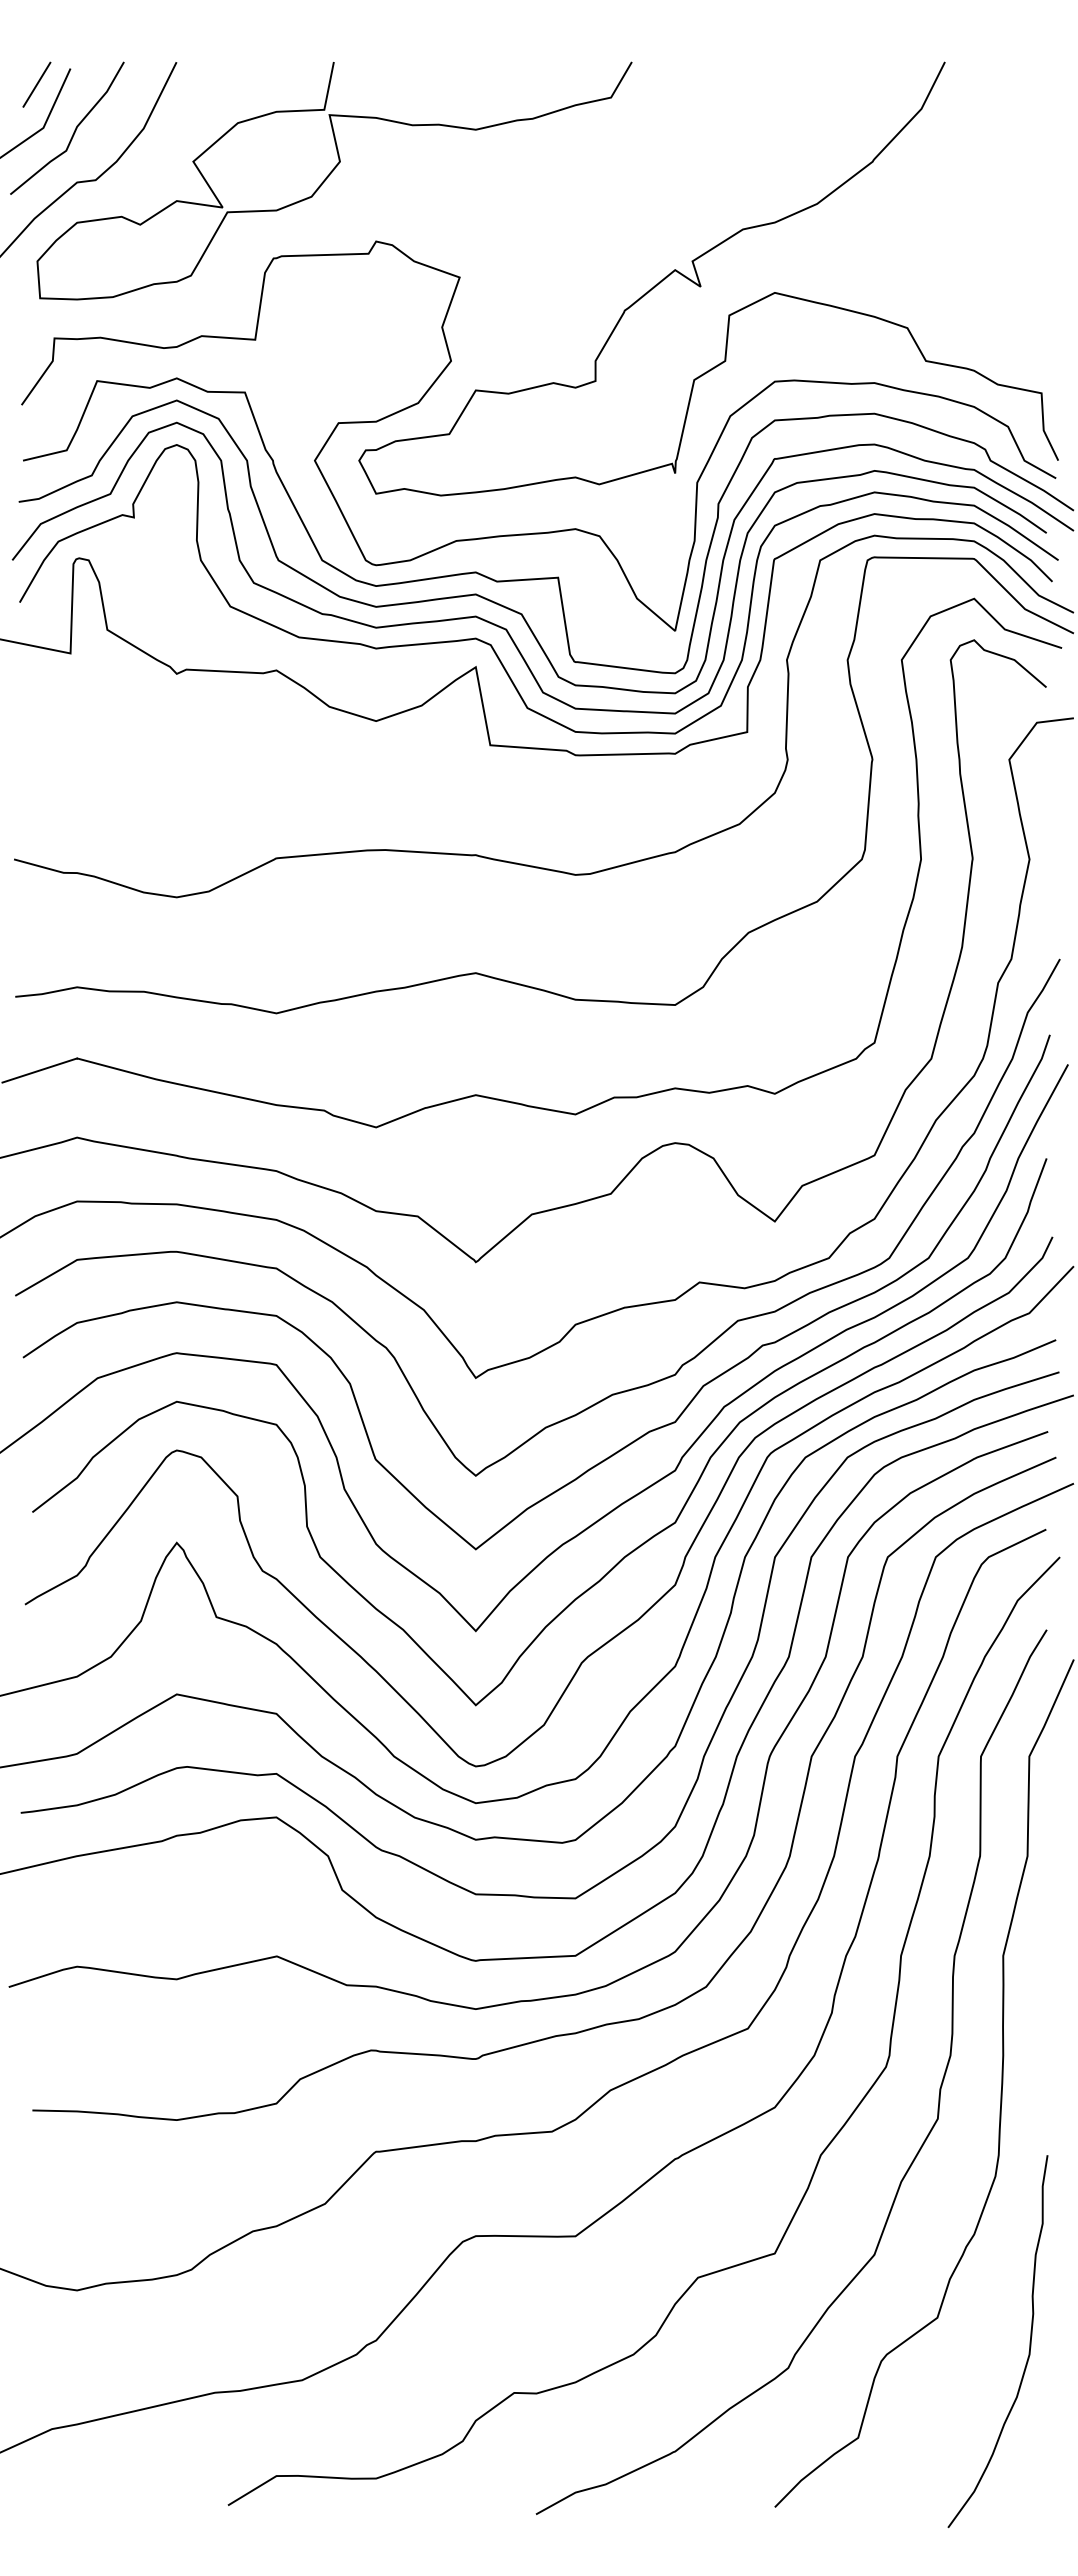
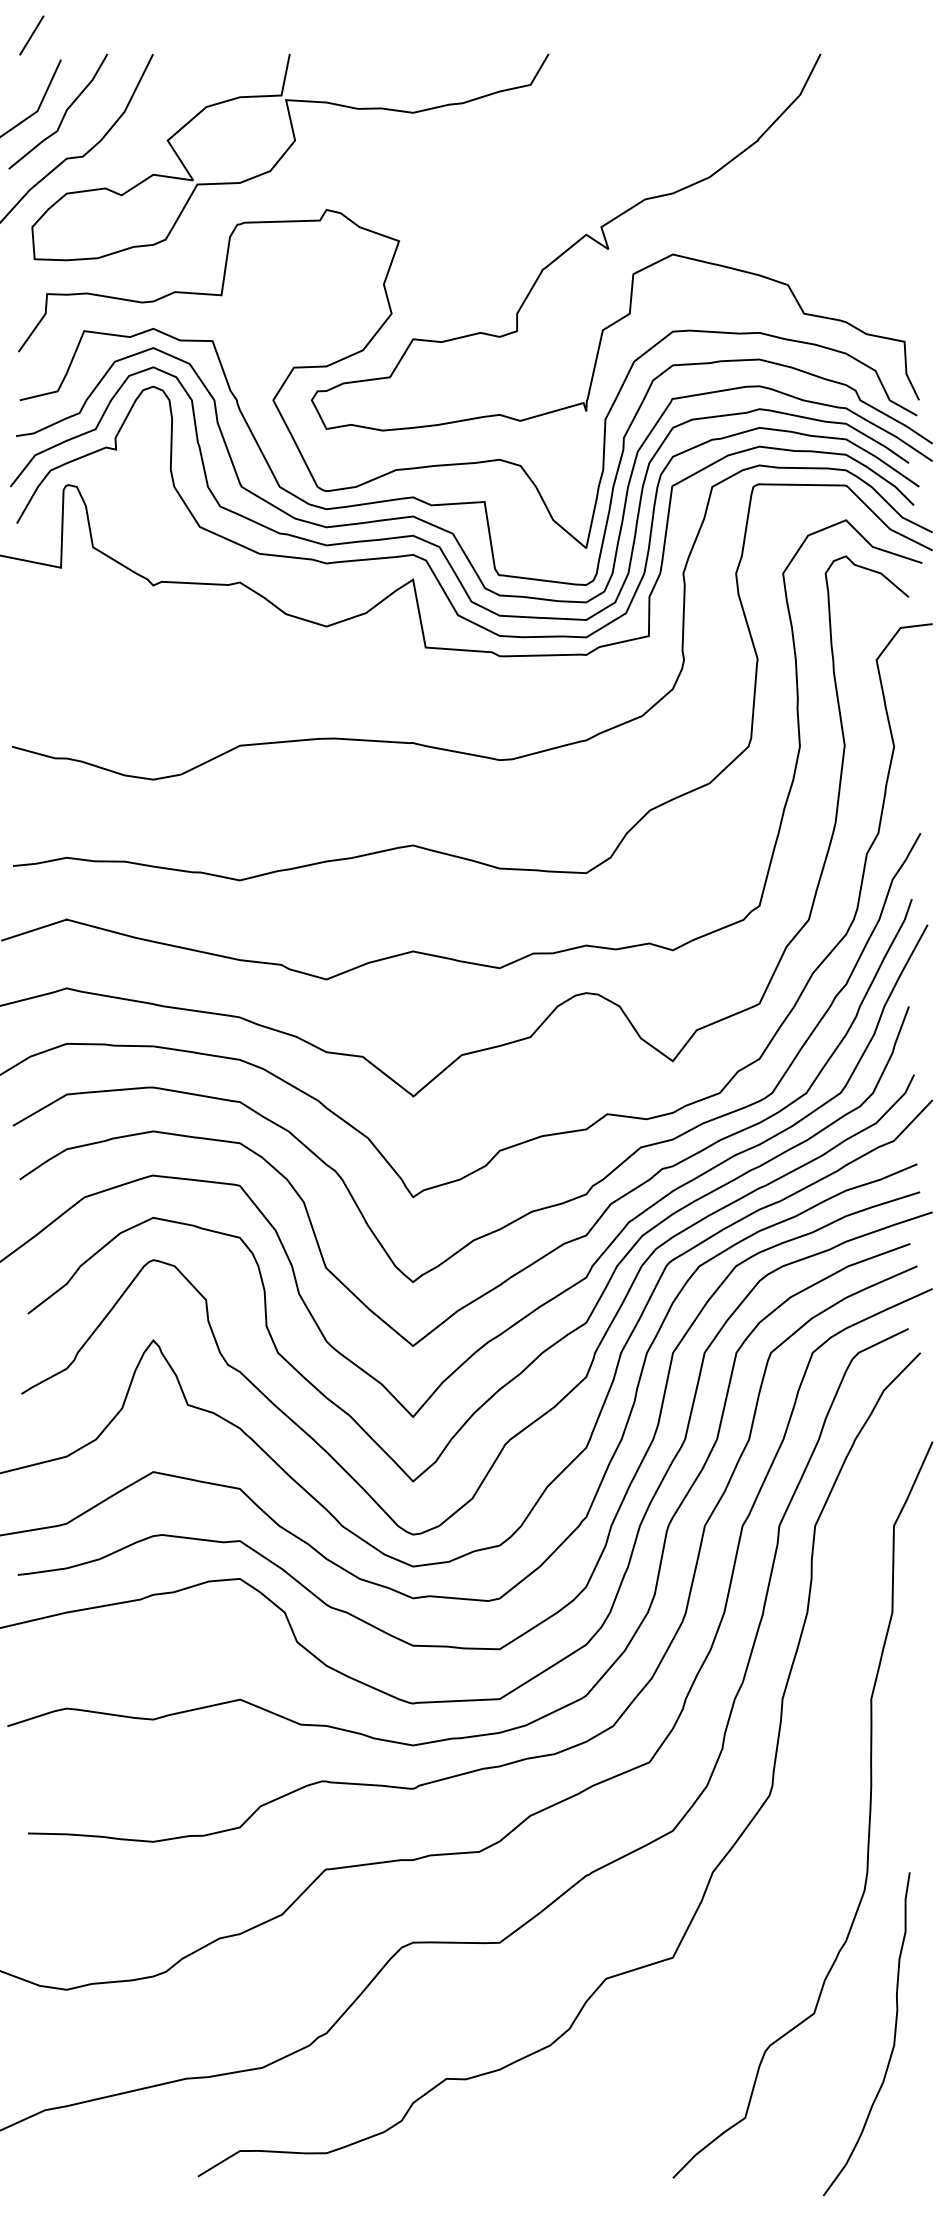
line: (36, 84) -> (31, 35), moved
curve: (938, 2095) -> (815, 1820), removed

